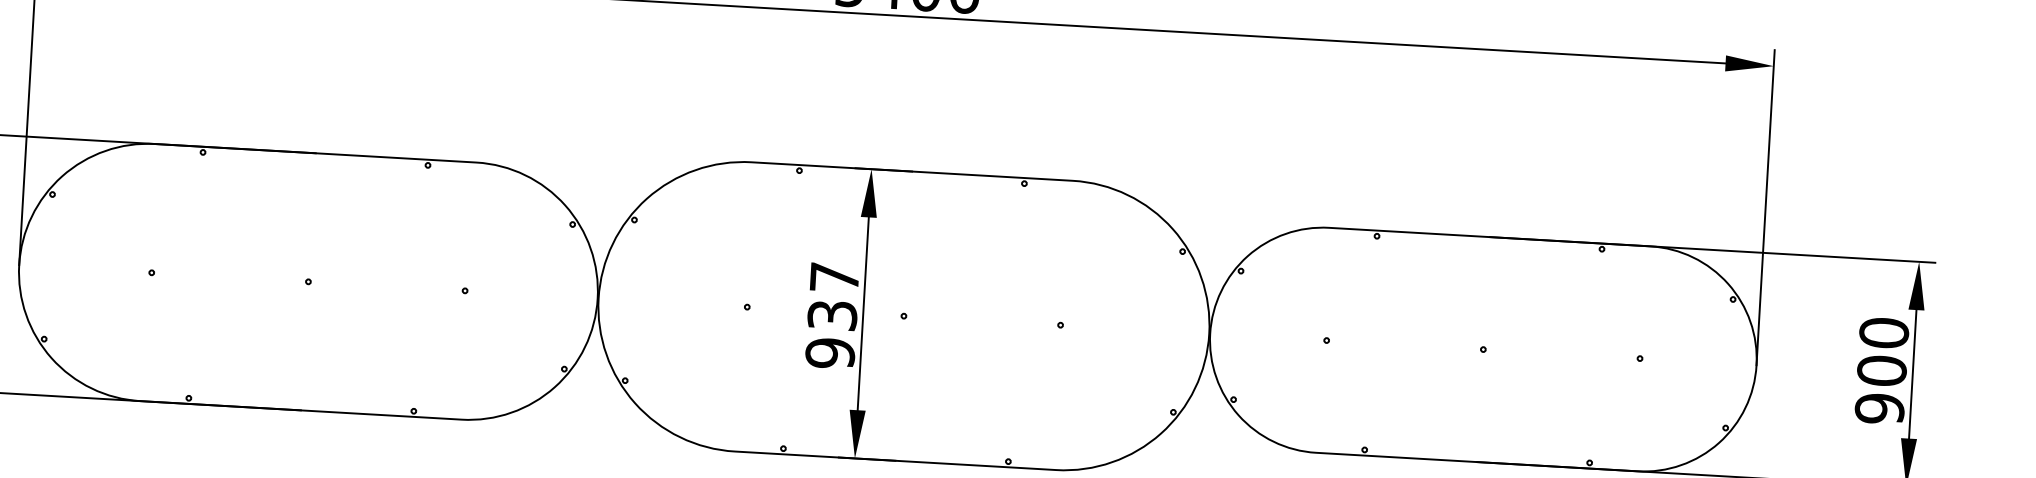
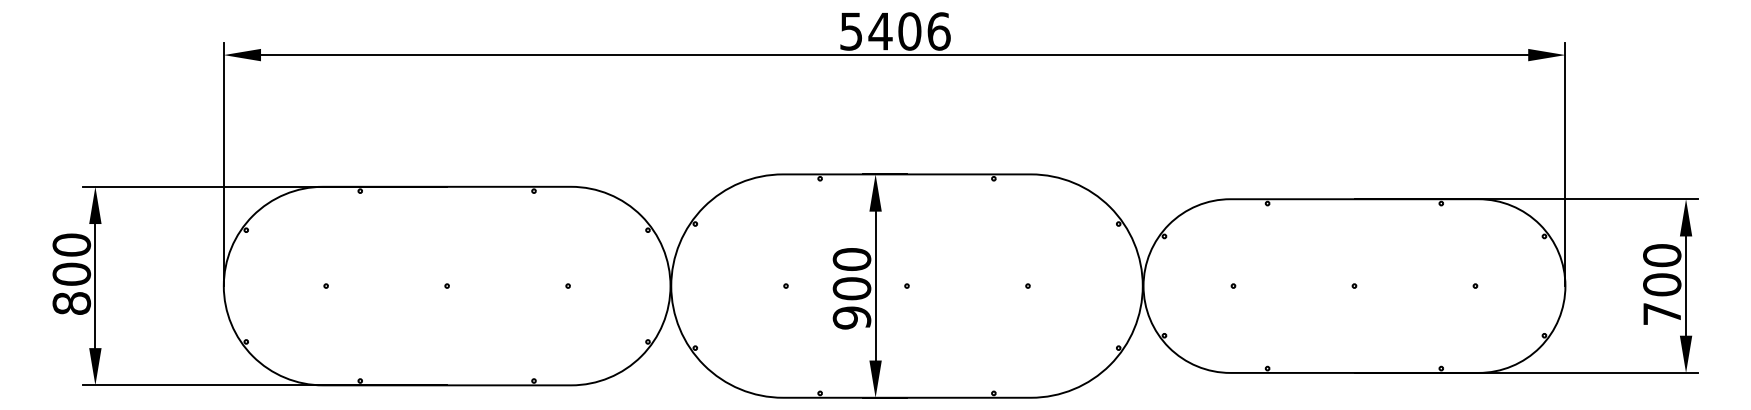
text: (832, 297) -> (851, 274), 937 -> 900
text: (1880, 408) -> (1662, 313), 900 -> 700

